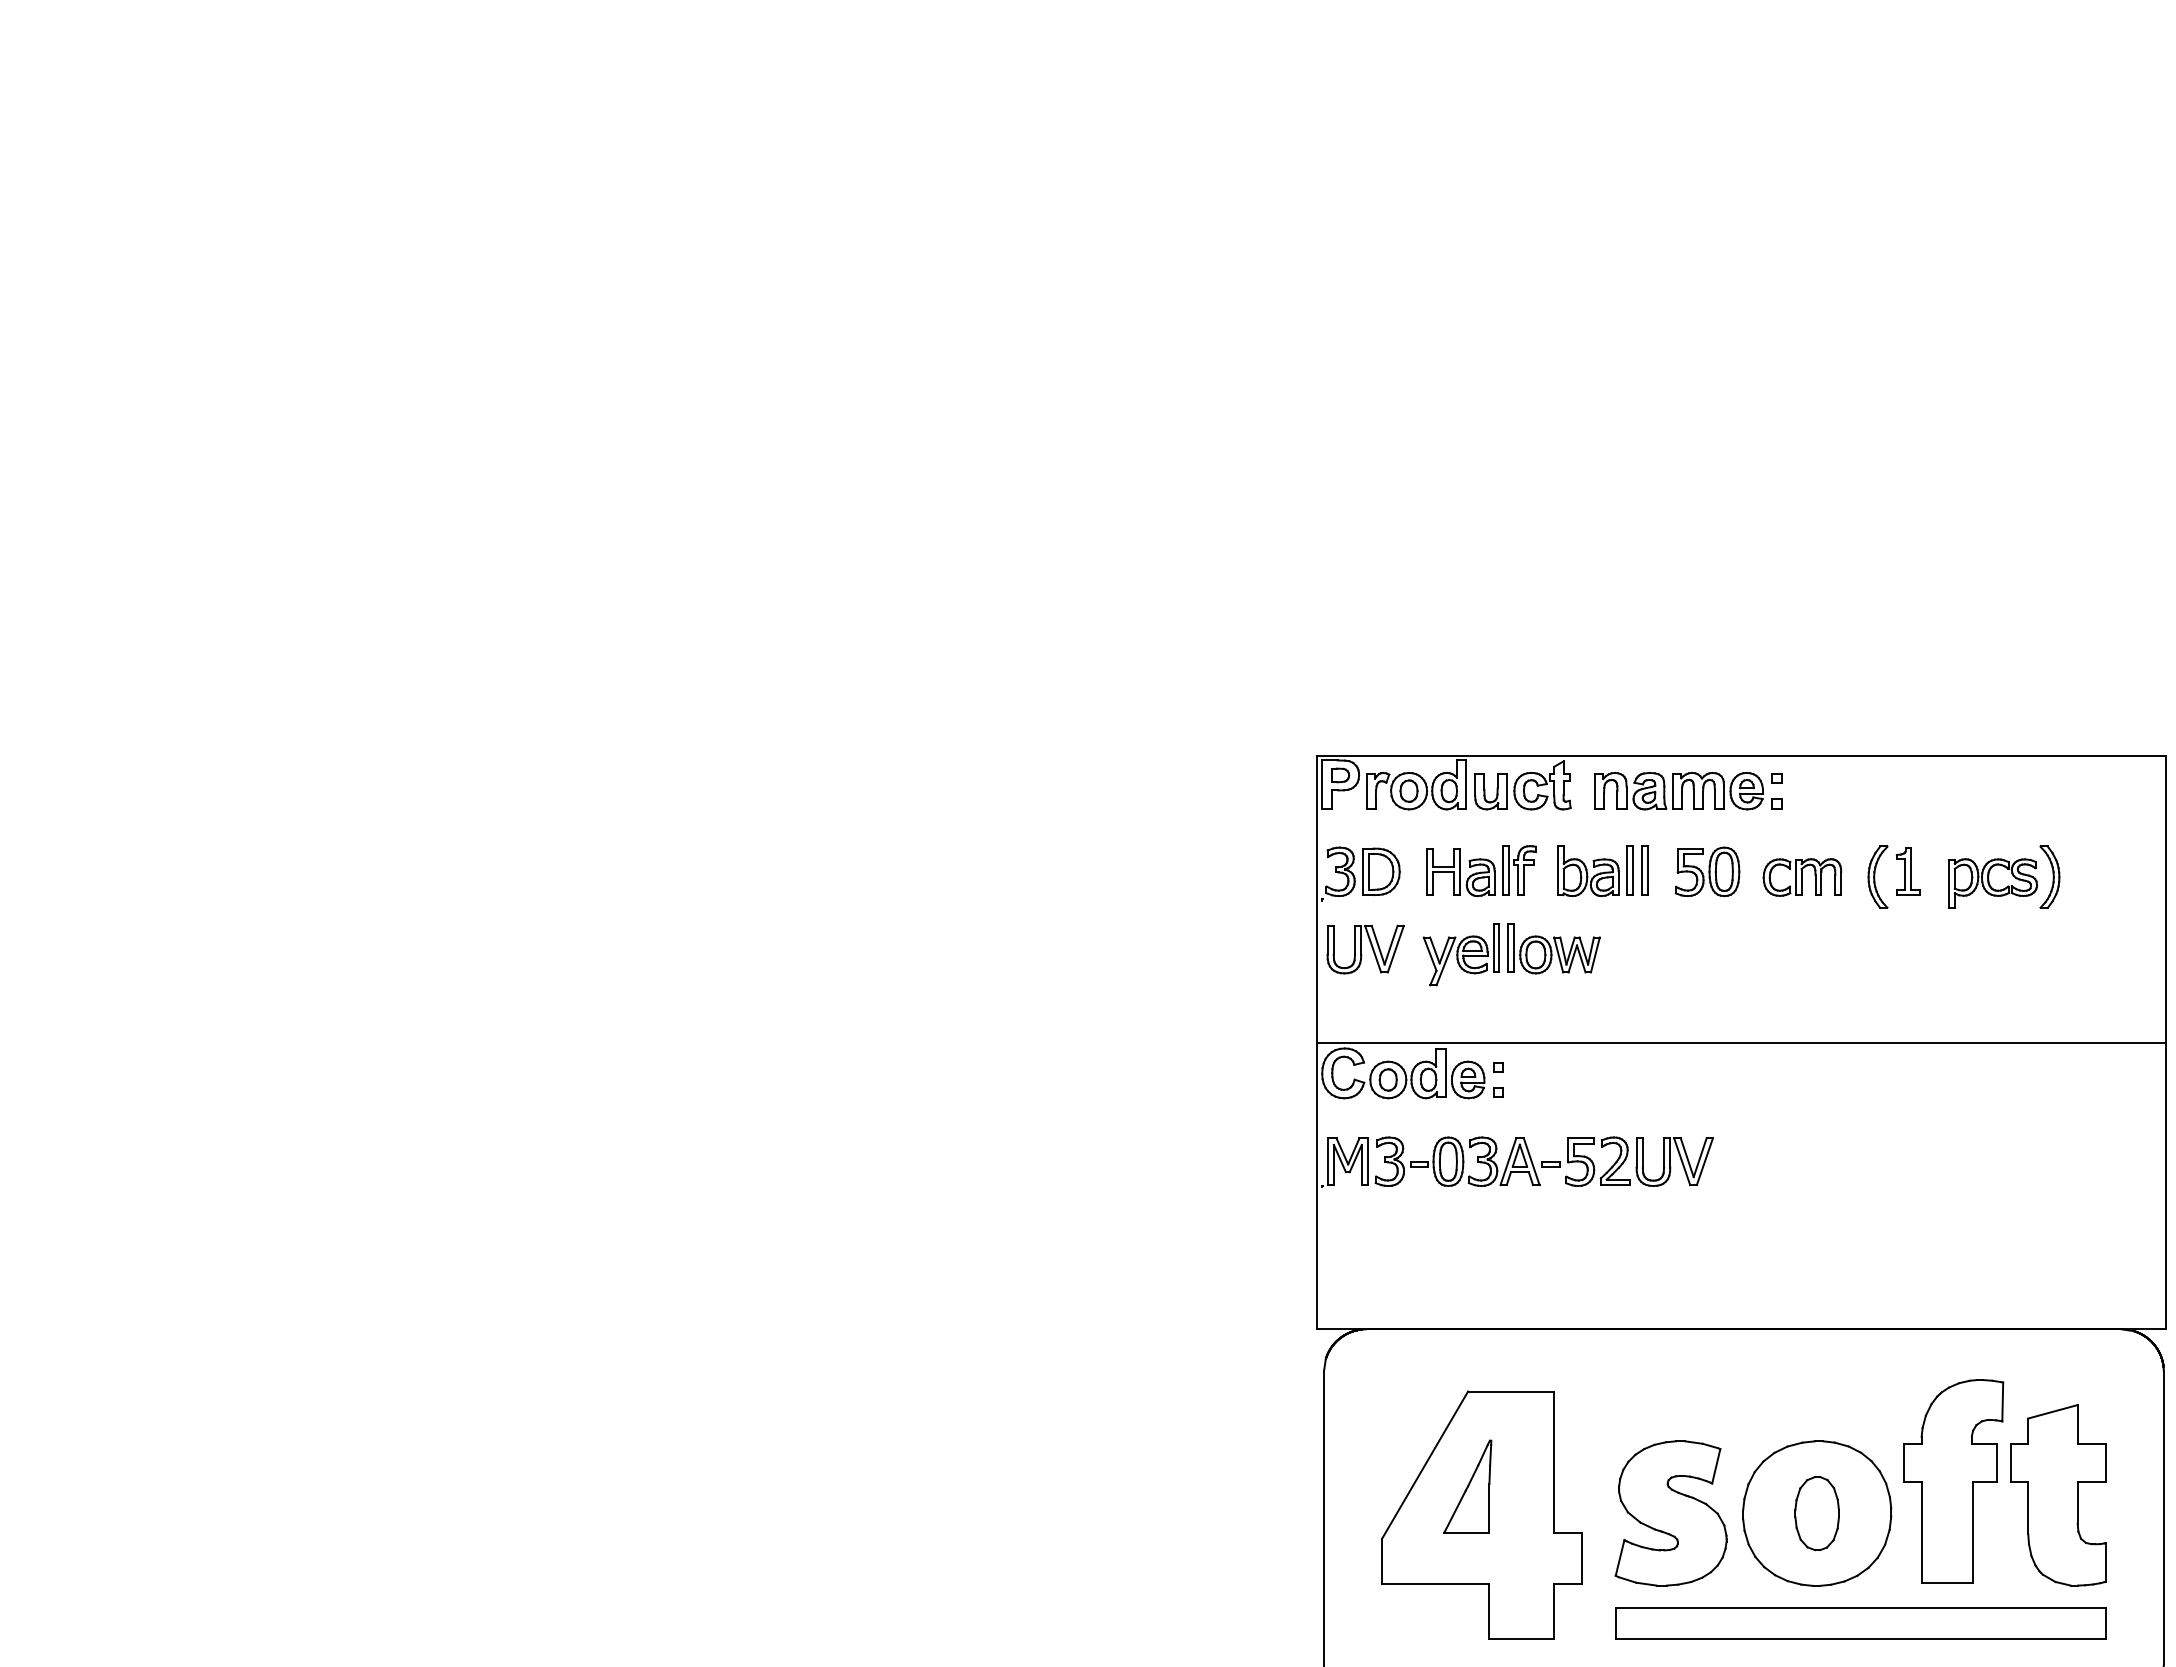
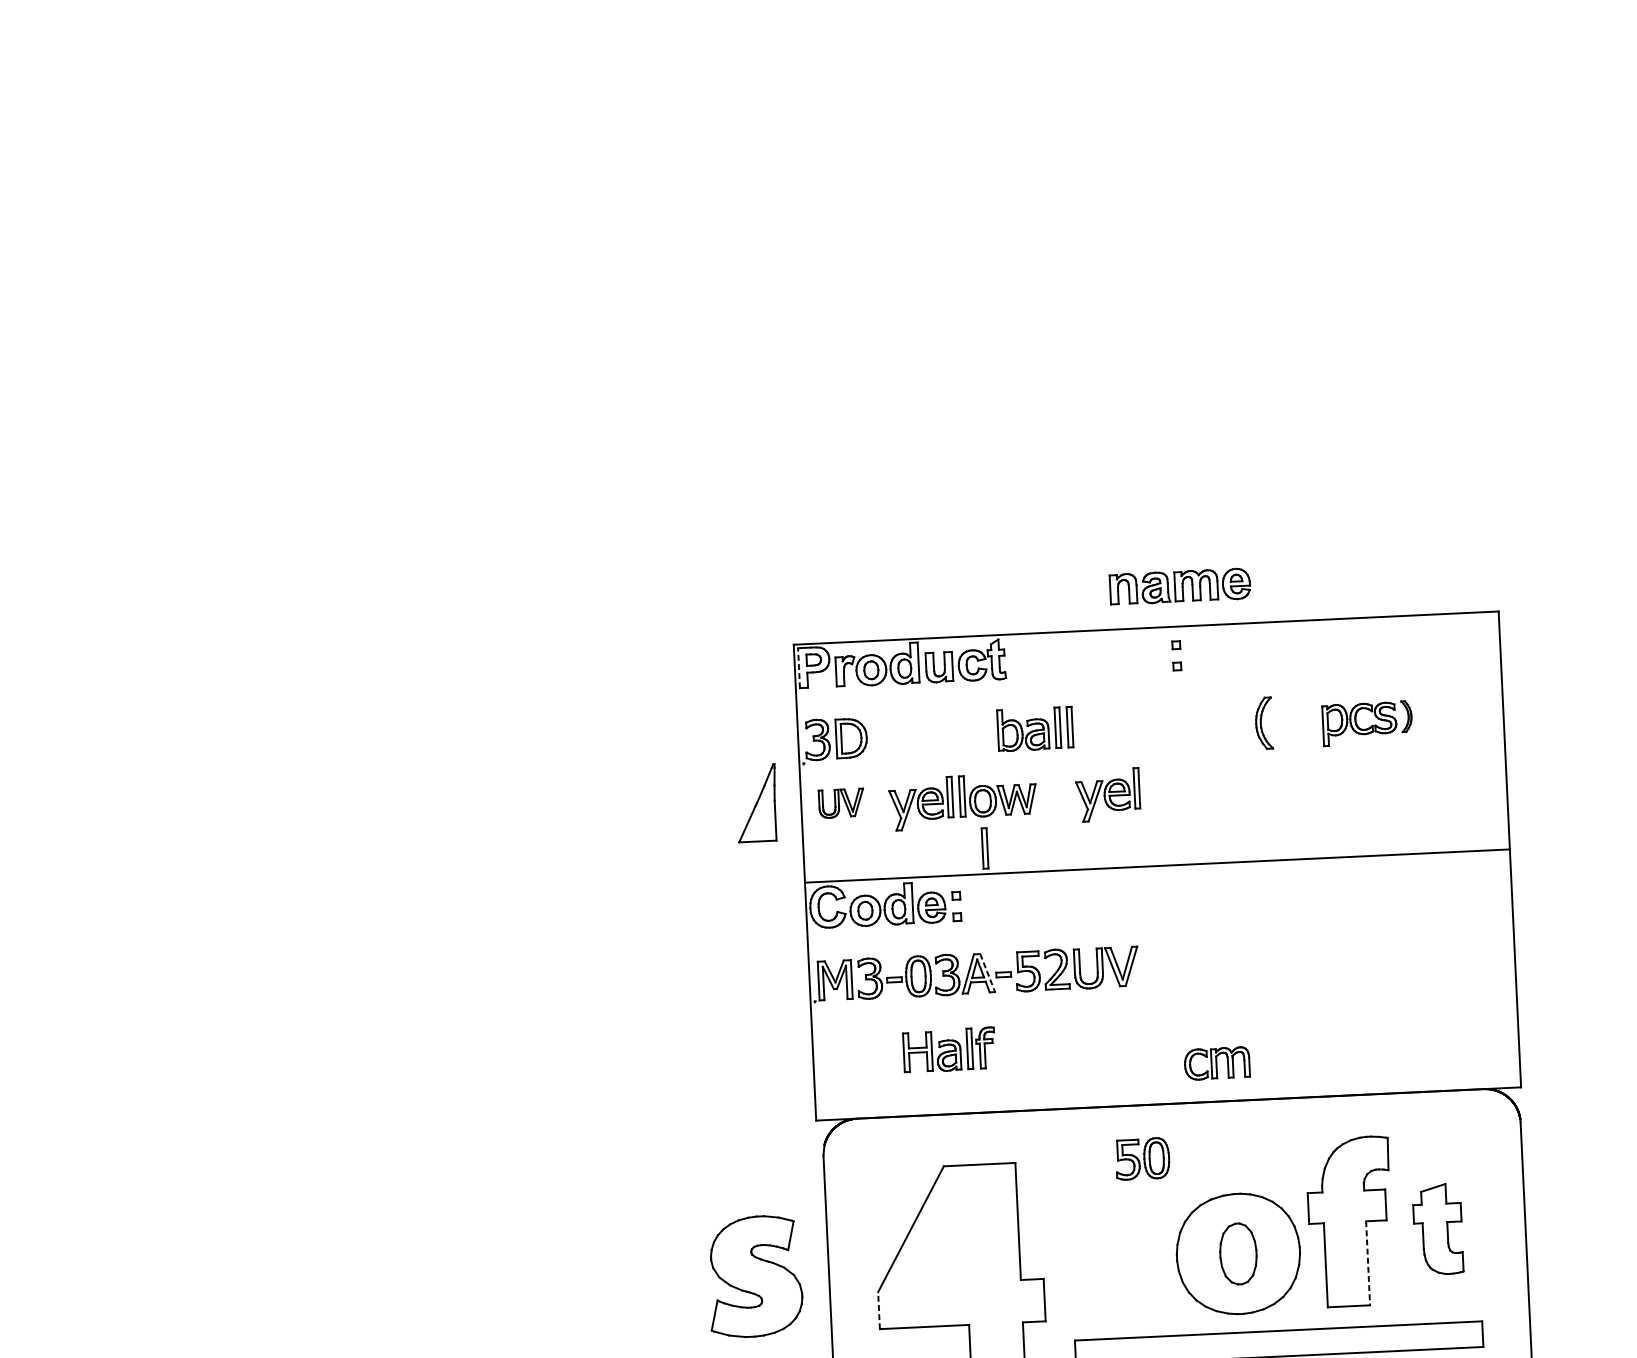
line: (1322, 784) -> (799, 668), solid -> dashed
part: (1678, 791) -> (1179, 586), moved
part: (1481, 870) -> (949, 1049), moved
part: (1707, 871) -> (1142, 1158), moved
part: (1907, 871) -> (1288, 717), removed
part: (2049, 876) -> (1406, 716), size x0.6
part: (1802, 877) -> (1217, 1063), moved
part: (1365, 949) -> (841, 803), size x0.7
part: (1685, 954) -> (1107, 795), added
part: (1535, 1011) -> (984, 848), added
line: (1531, 1161) -> (987, 972), solid -> dashed
part: (1467, 1486) -> (756, 803), moved
part: (2058, 1495) -> (1438, 1229), size x0.6
part: (1670, 1513) -> (754, 1276), moved
line: (1972, 1532) -> (1368, 1263), solid -> dashed
line: (1381, 1560) -> (878, 1309), solid -> dashed

